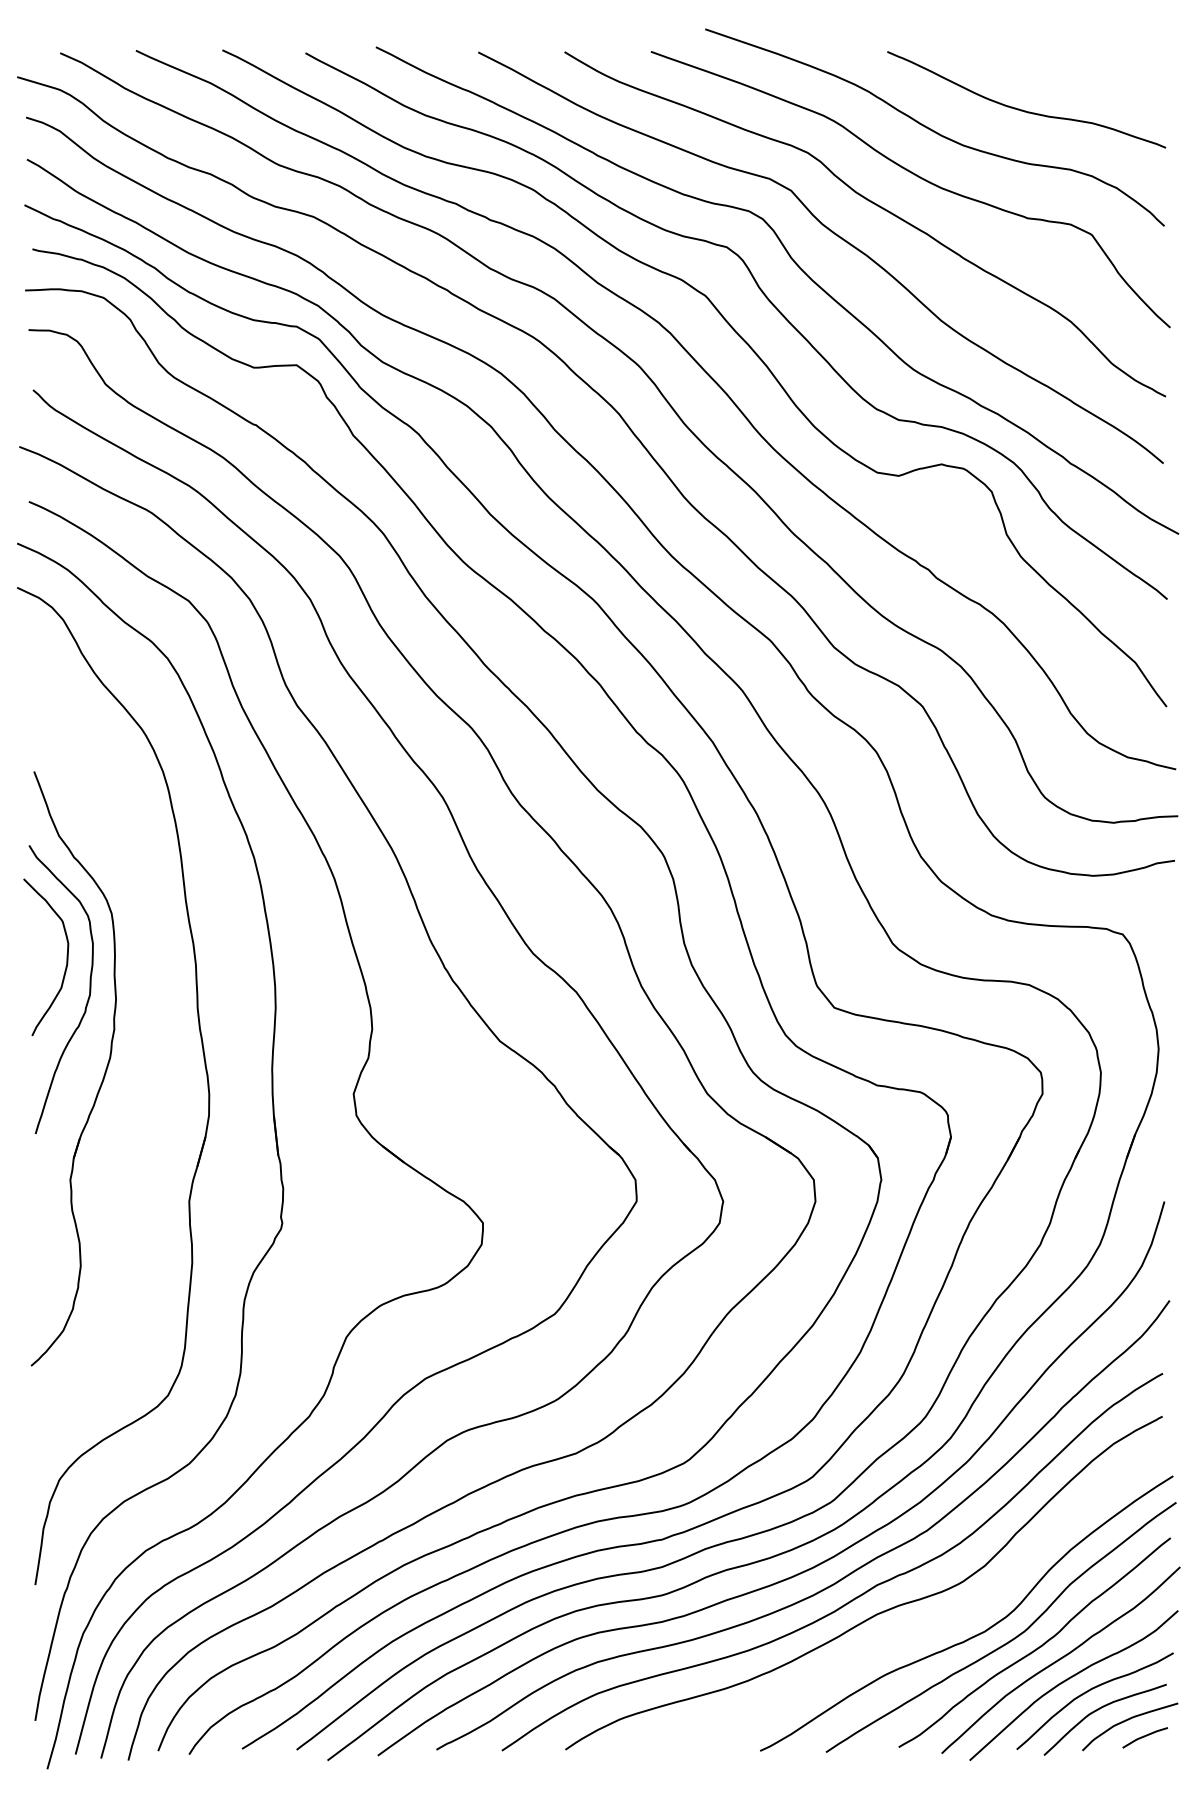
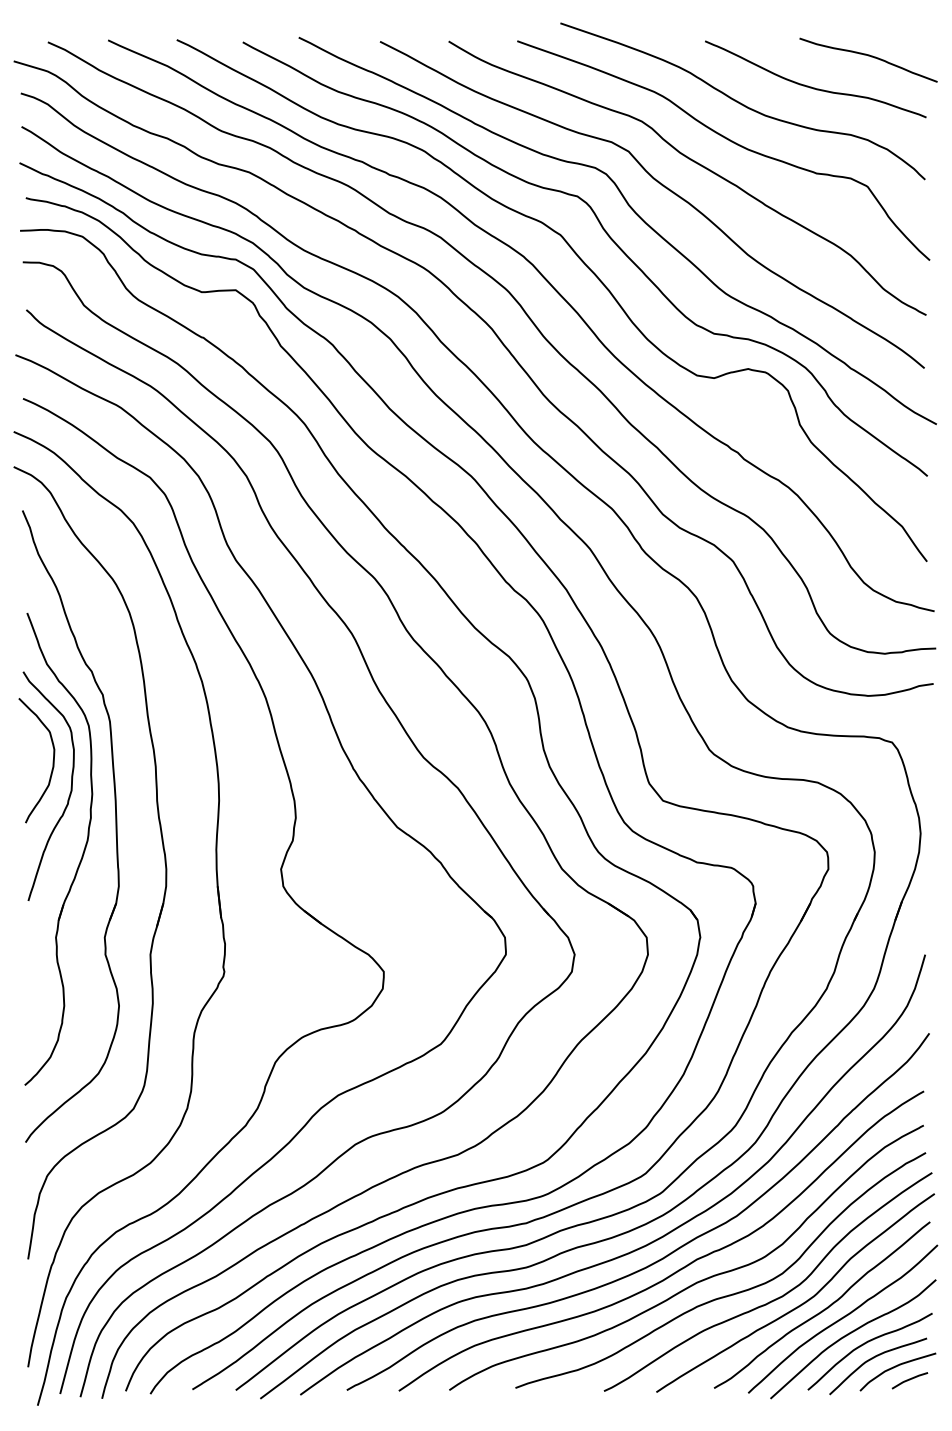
curve: (1095, 71) -> (870, 56), added
part: (145, 1040) -> (115, 826), added
curve: (913, 1630) -> (725, 1295), added

